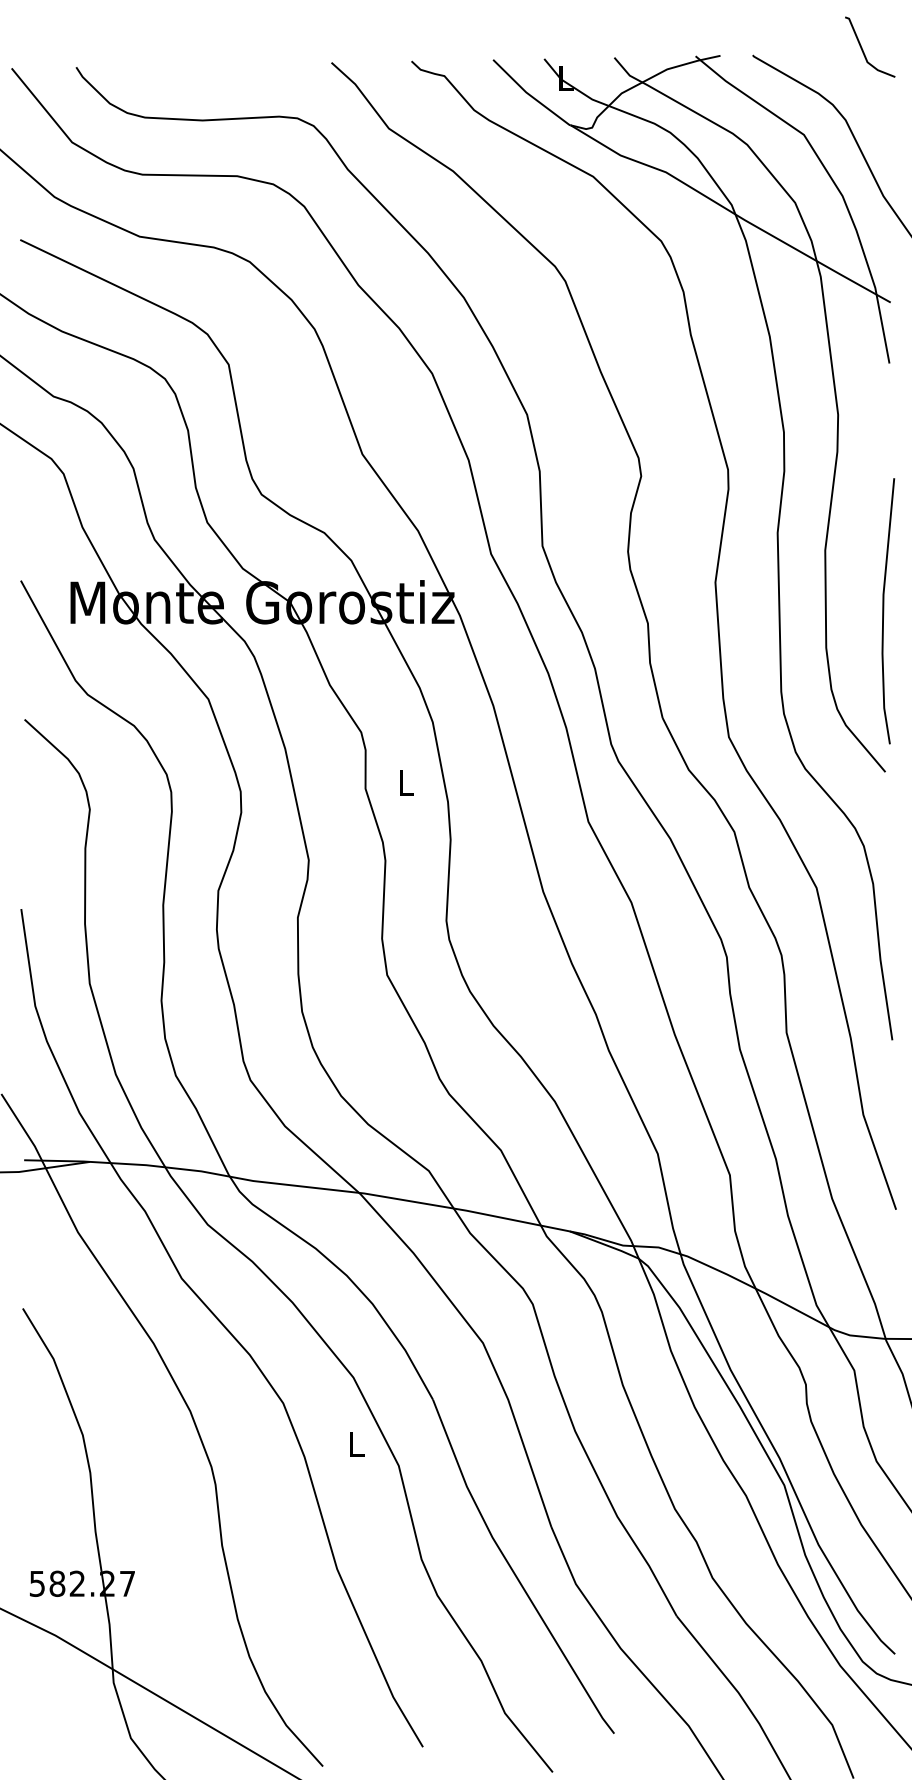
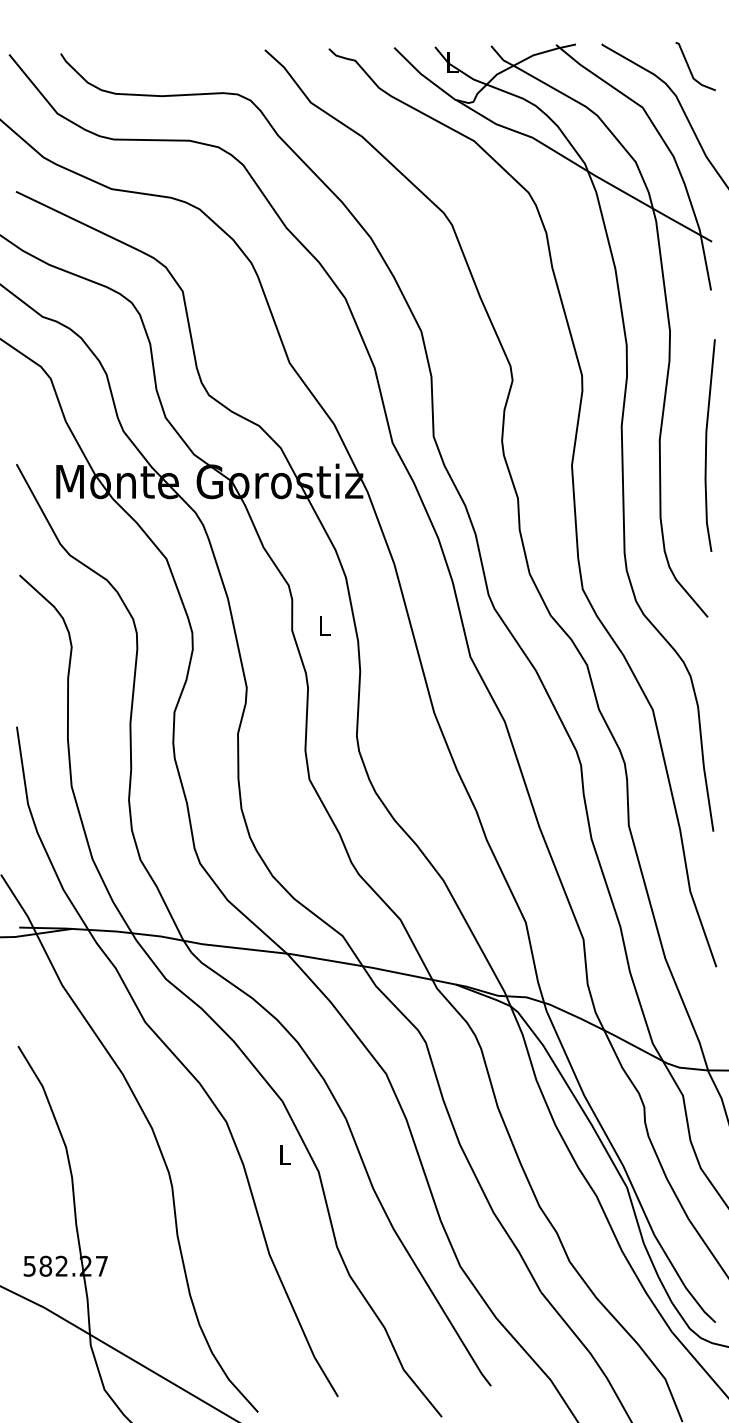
line: (863, 49) -> (690, 68), moved
line: (883, 611) -> (706, 445), moved

